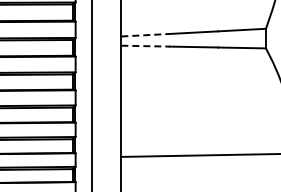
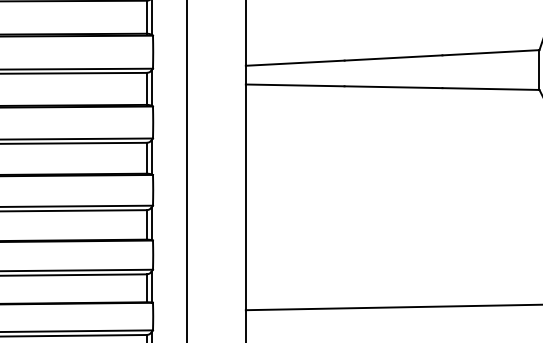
line: (146, 35) -> (296, 63), dashed -> solid
line: (146, 46) -> (296, 86), dashed -> solid

